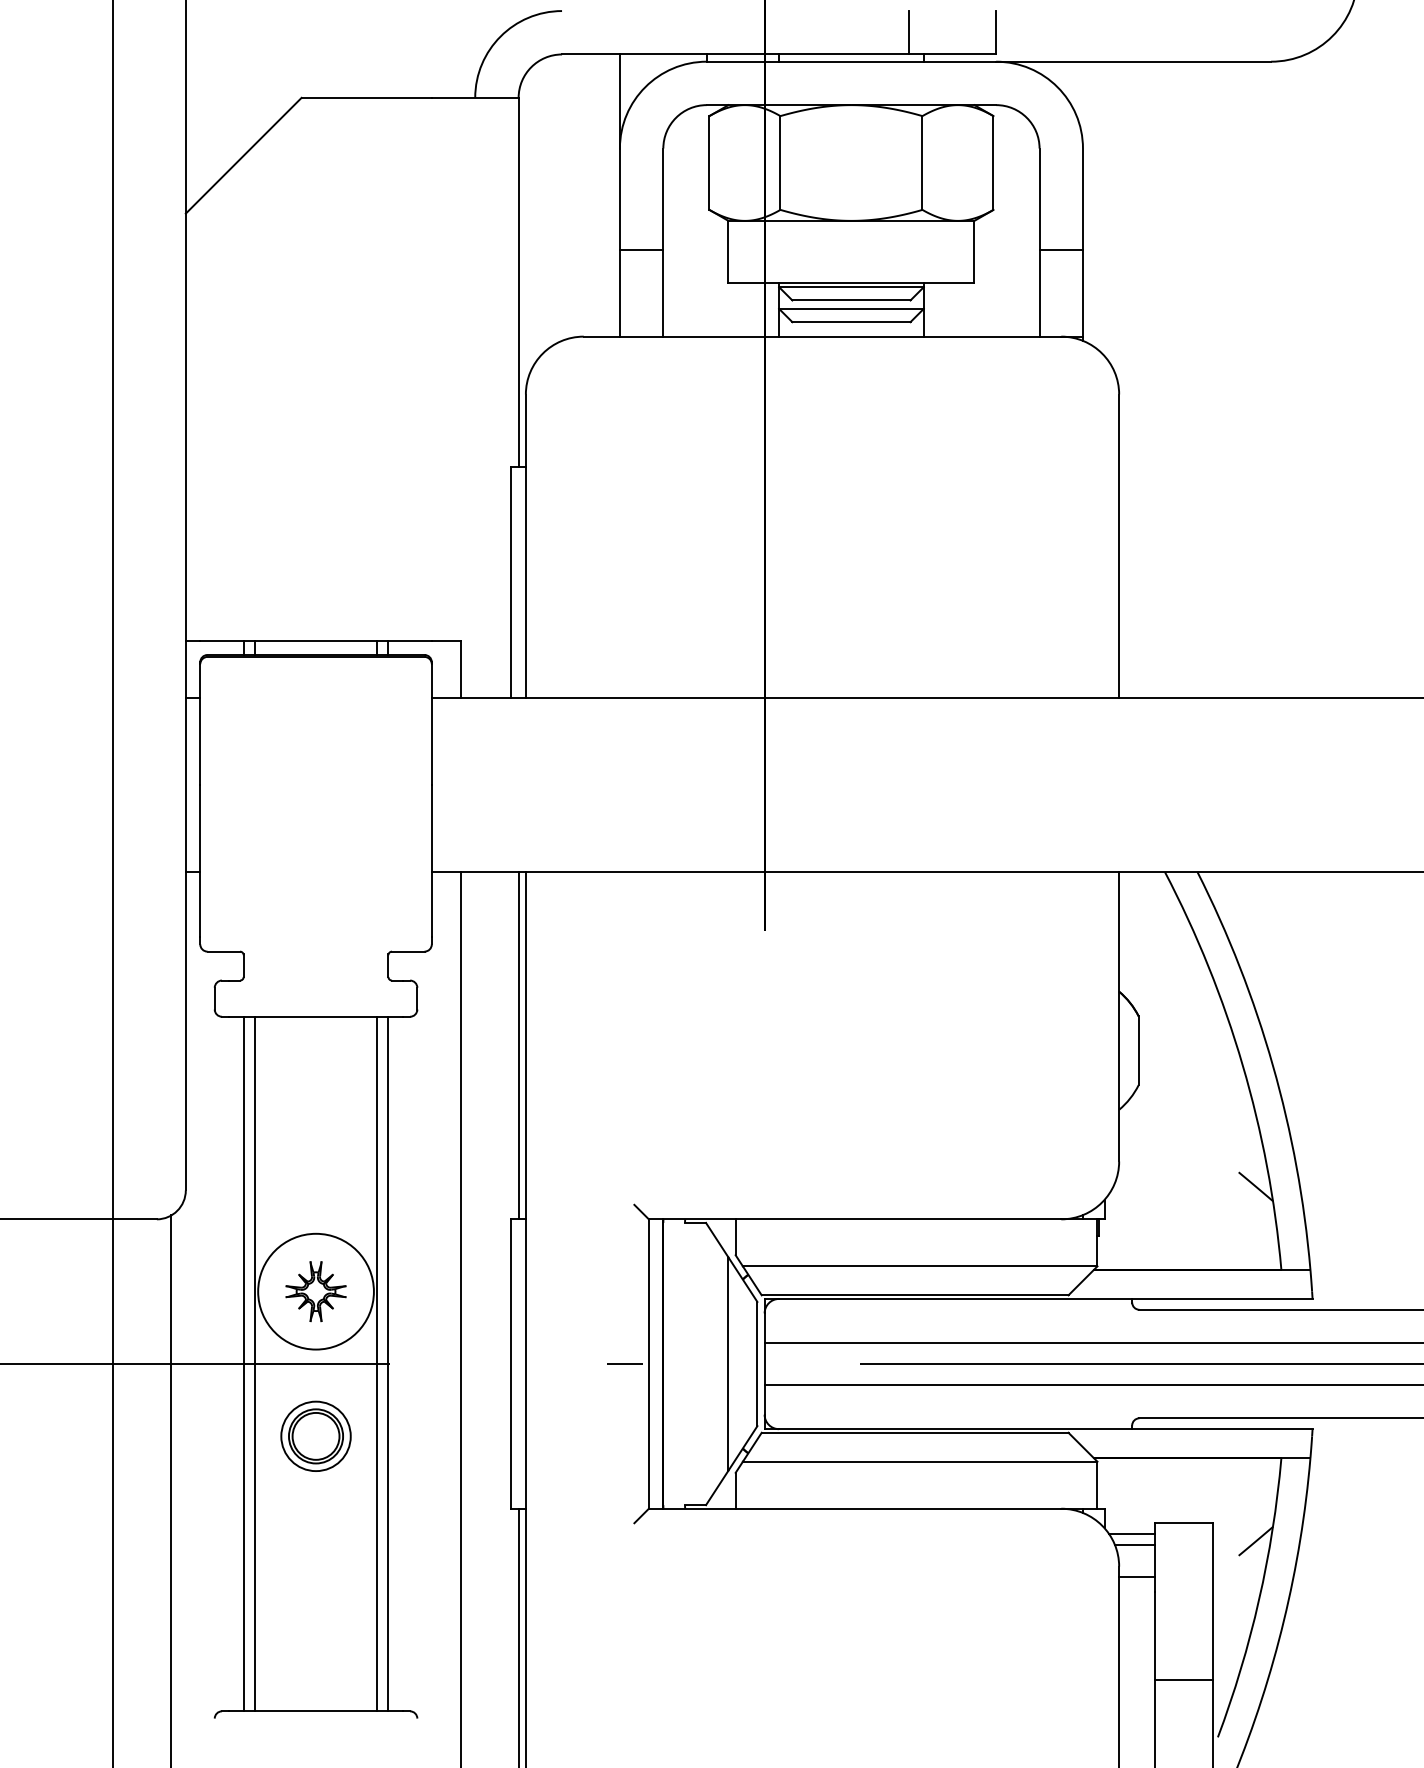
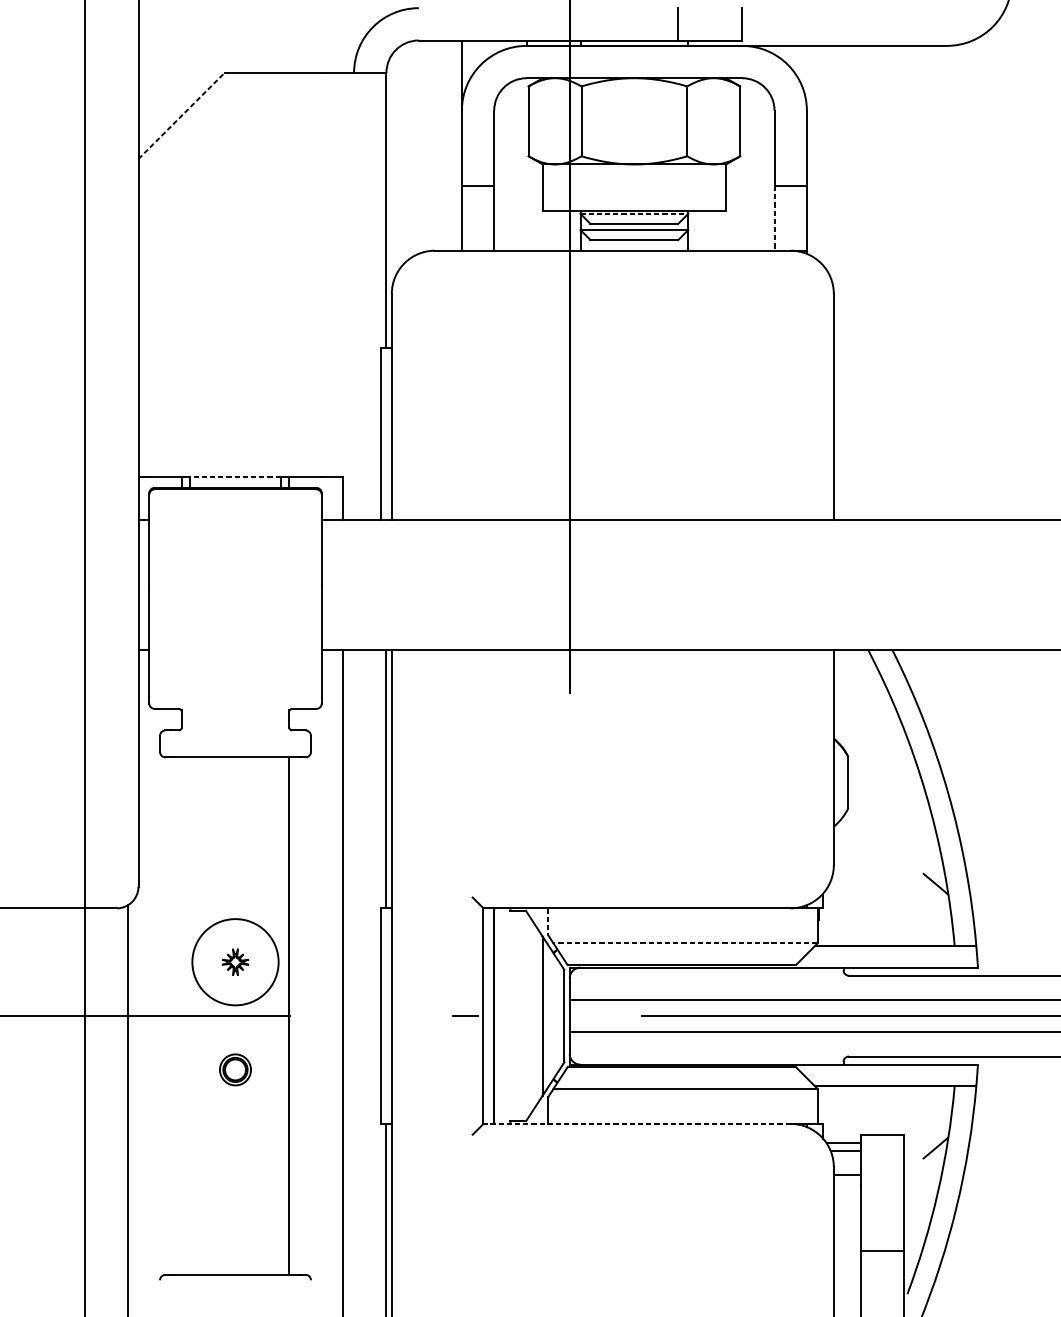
line: (243, 155) -> (181, 115), solid -> dashed
line: (851, 287) -> (634, 214), solid -> dashed
line: (1039, 293) -> (774, 218), solid -> dashed
line: (316, 640) -> (235, 477), solid -> dashed
line: (735, 1237) -> (548, 921), solid -> dashed
line: (919, 1266) -> (685, 943), solid -> dashed
part: (315, 1291) -> (235, 962), size x0.6
line: (243, 1363) -> (181, 1015), removed
line: (255, 1363) -> (190, 1015), removed
line: (376, 1363) -> (280, 1015), removed
part: (315, 1435) -> (235, 1069), size x0.6
line: (854, 1508) -> (636, 1123), solid -> dashed

